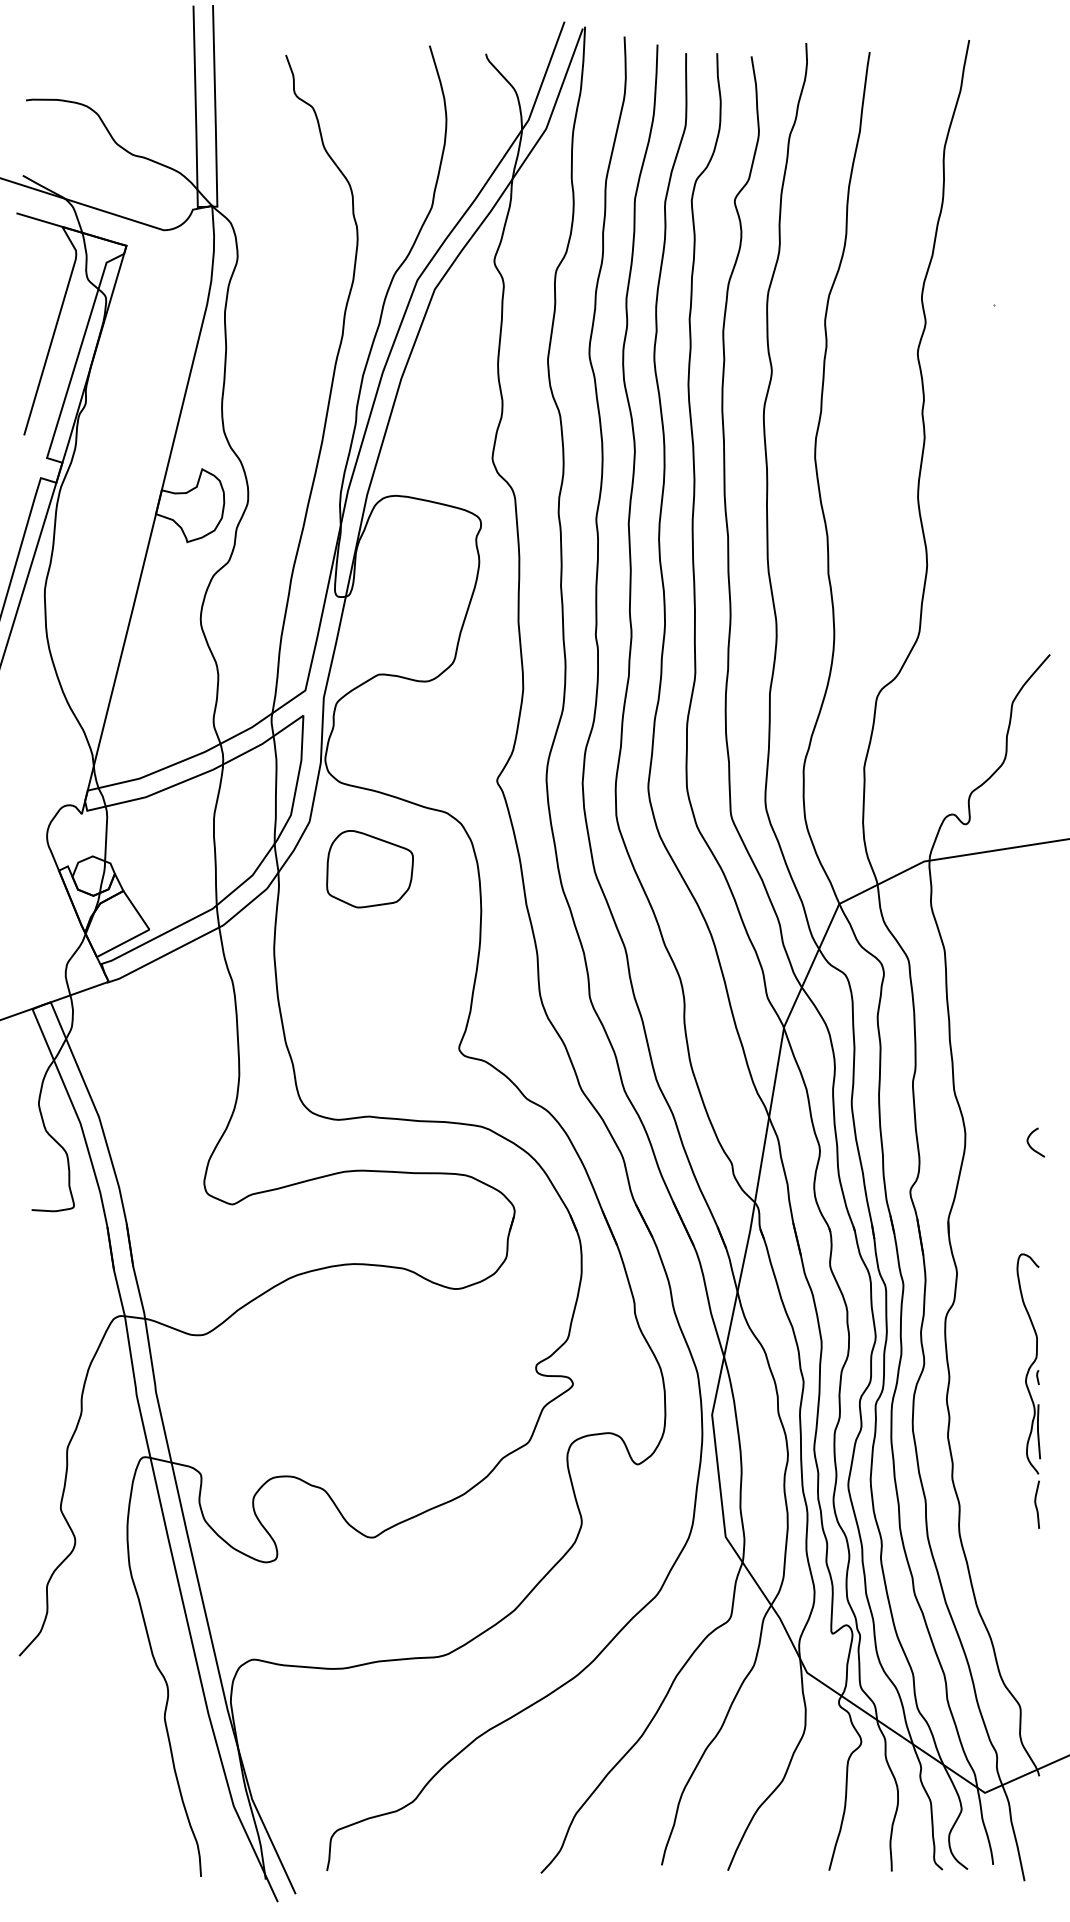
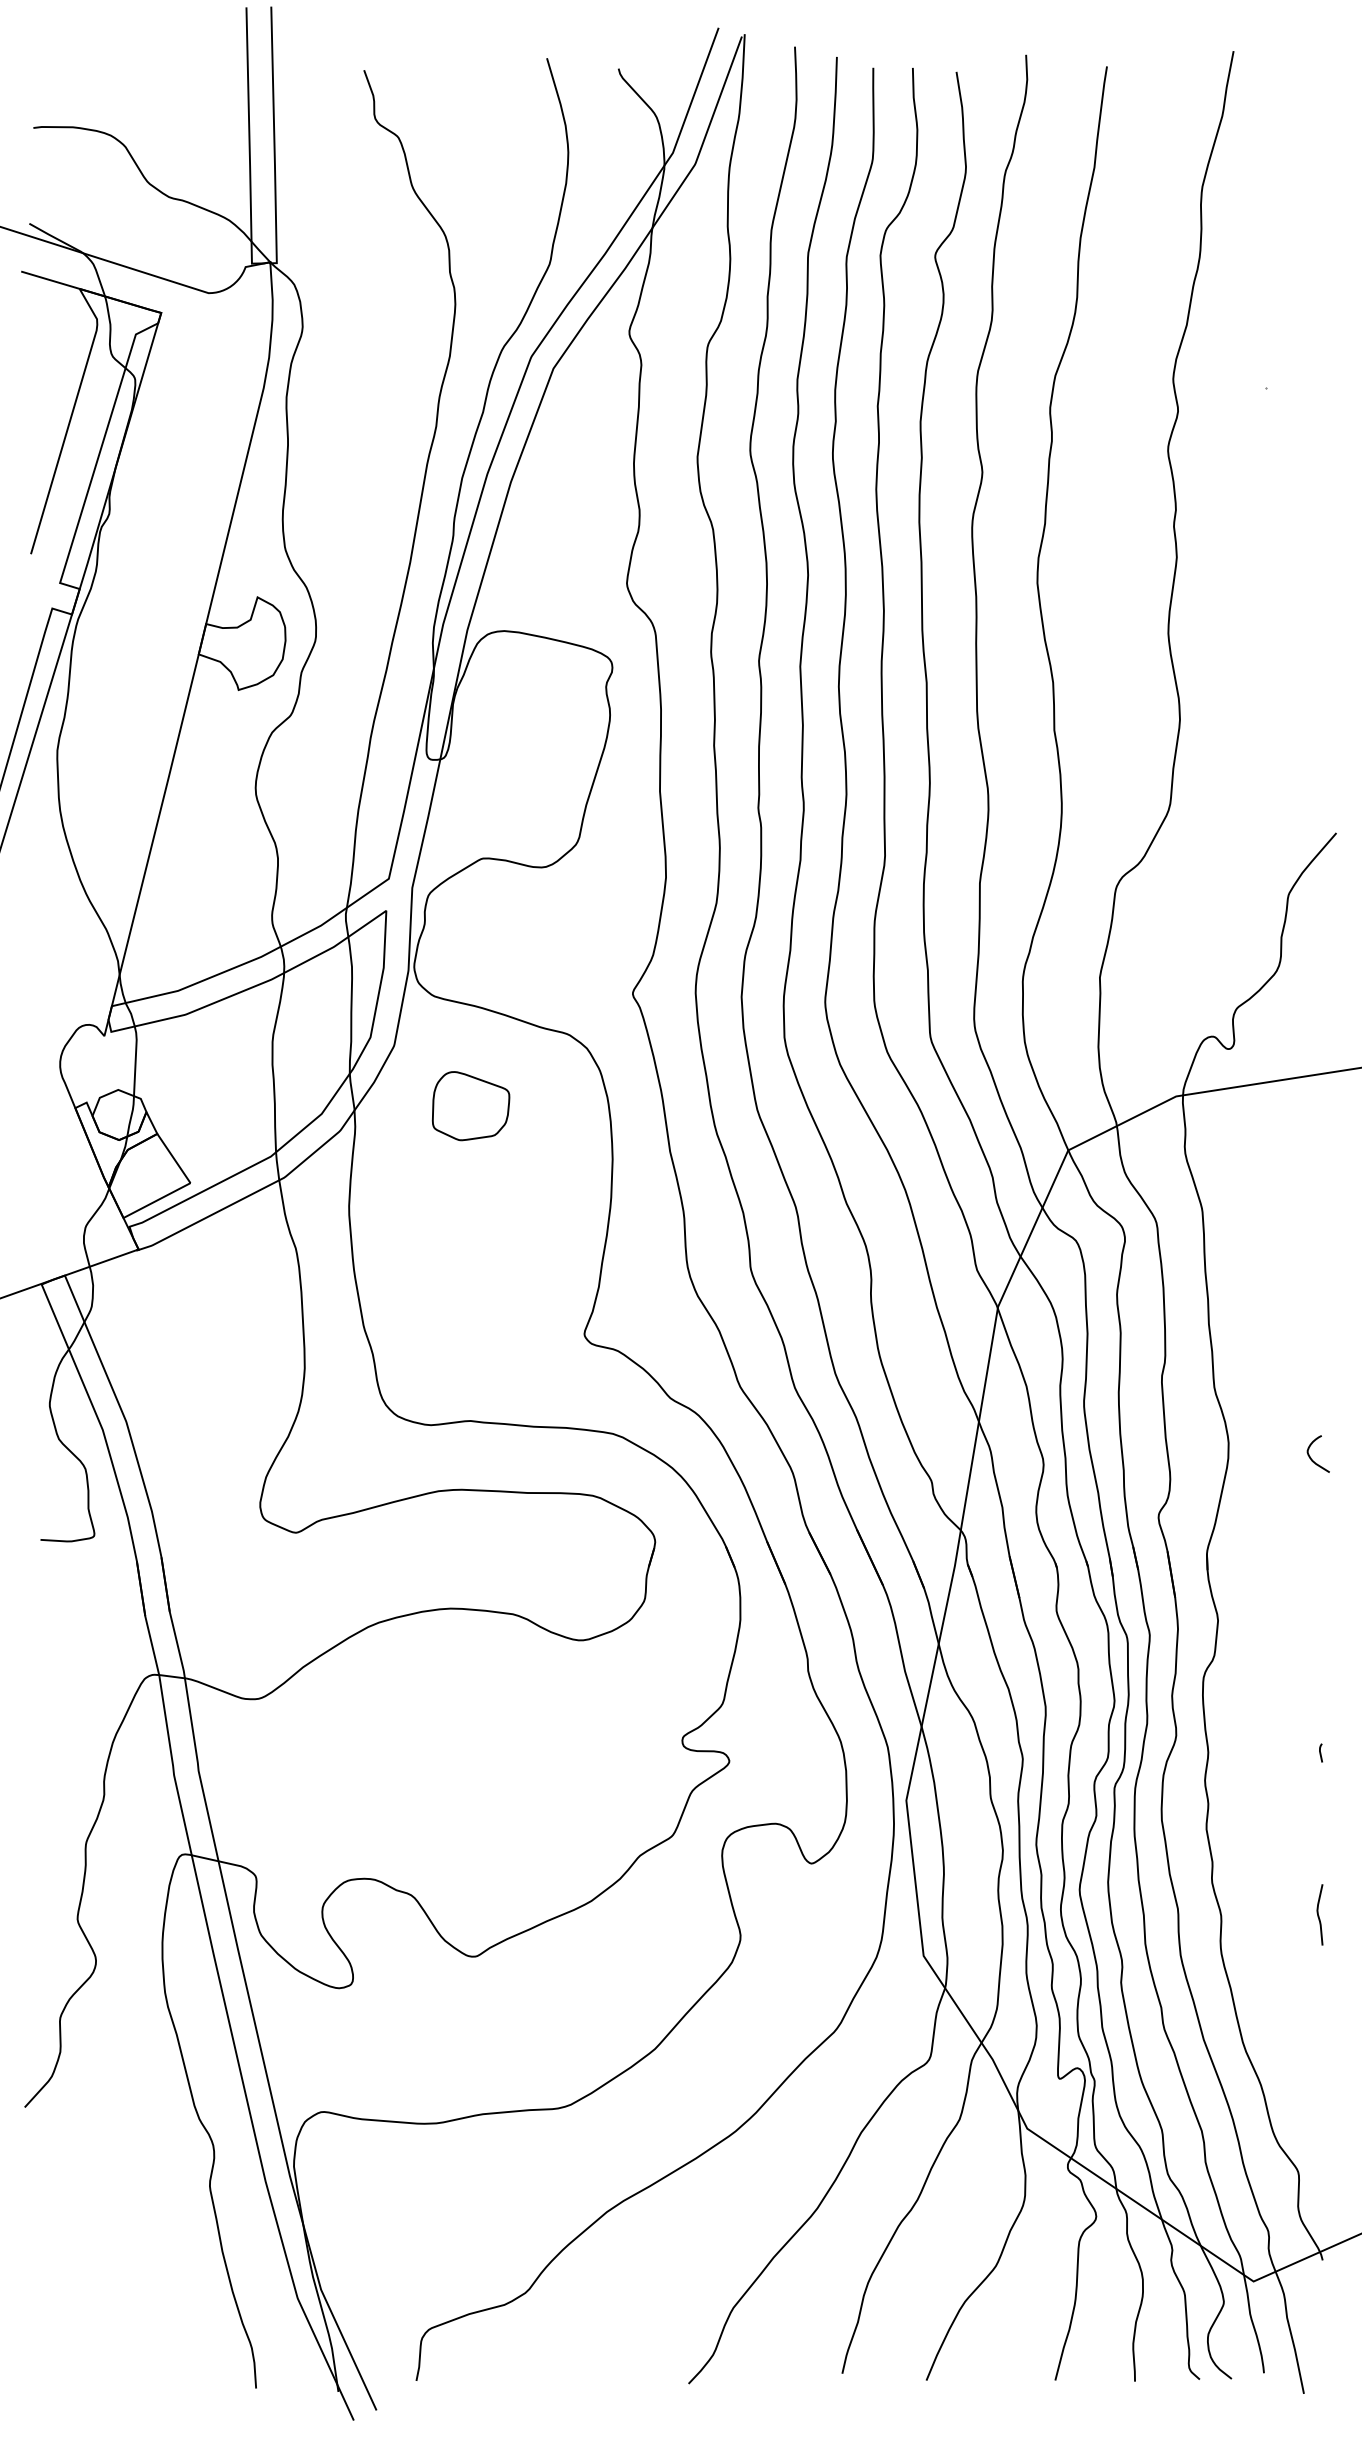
part: (369, 868) -> (470, 1105), size x0.7
part: (1028, 1363) -> (1309, 1735), removed

